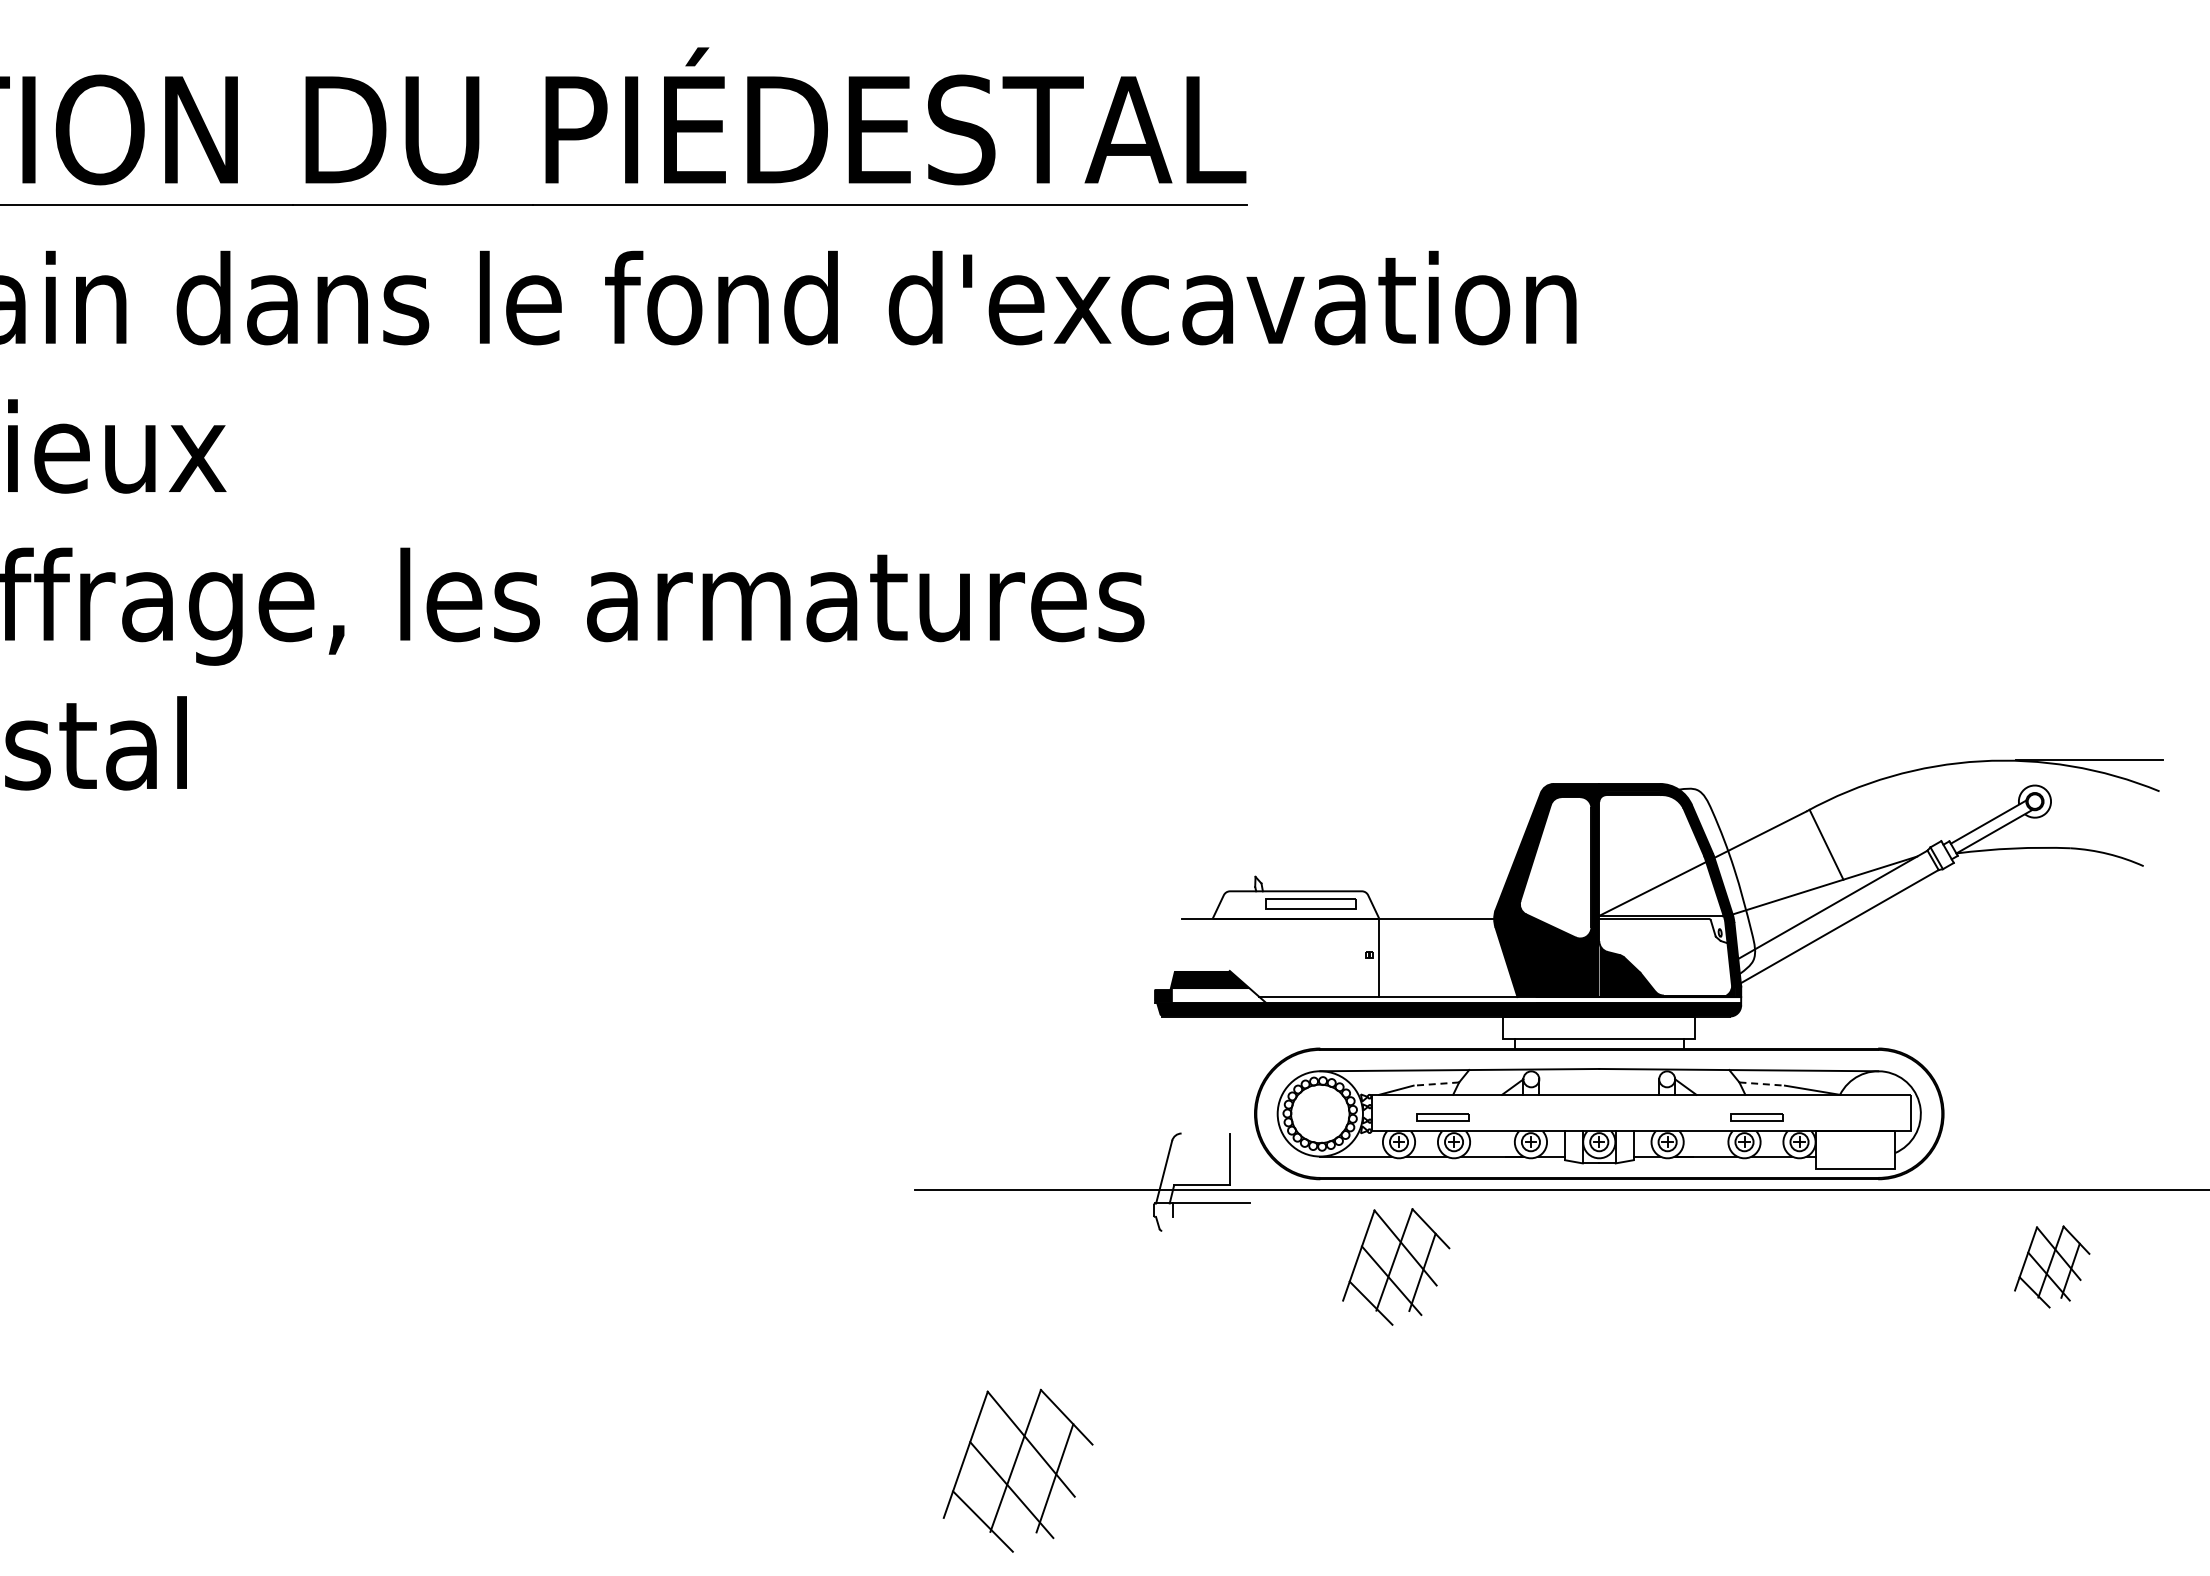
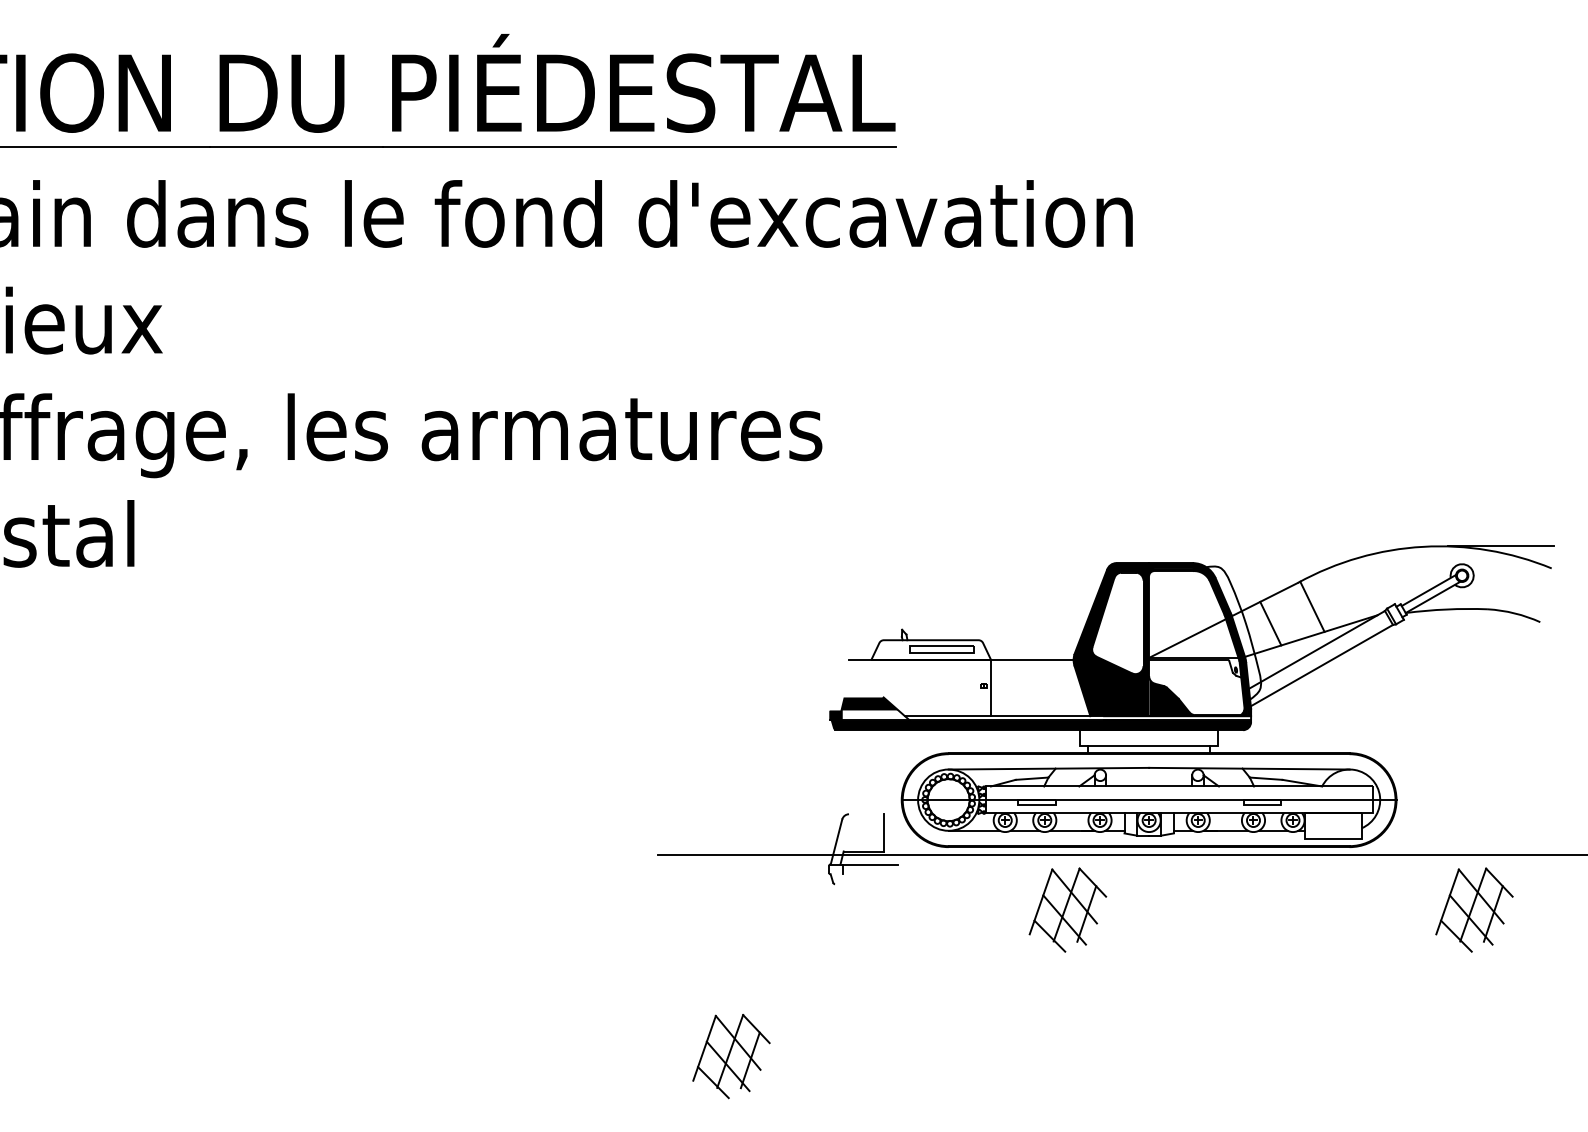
line: (1768, 867) -> (1270, 623), added
line: (1436, 1084) -> (1032, 779), dashed -> solid
line: (1762, 1084) -> (1266, 779), dashed -> solid
line: (1598, 1113) -> (1148, 799), added
part: (1396, 1266) -> (1068, 909), moved
part: (2052, 1266) -> (1474, 909), size x1.43
part: (1017, 1470) -> (731, 1056), size x0.71

